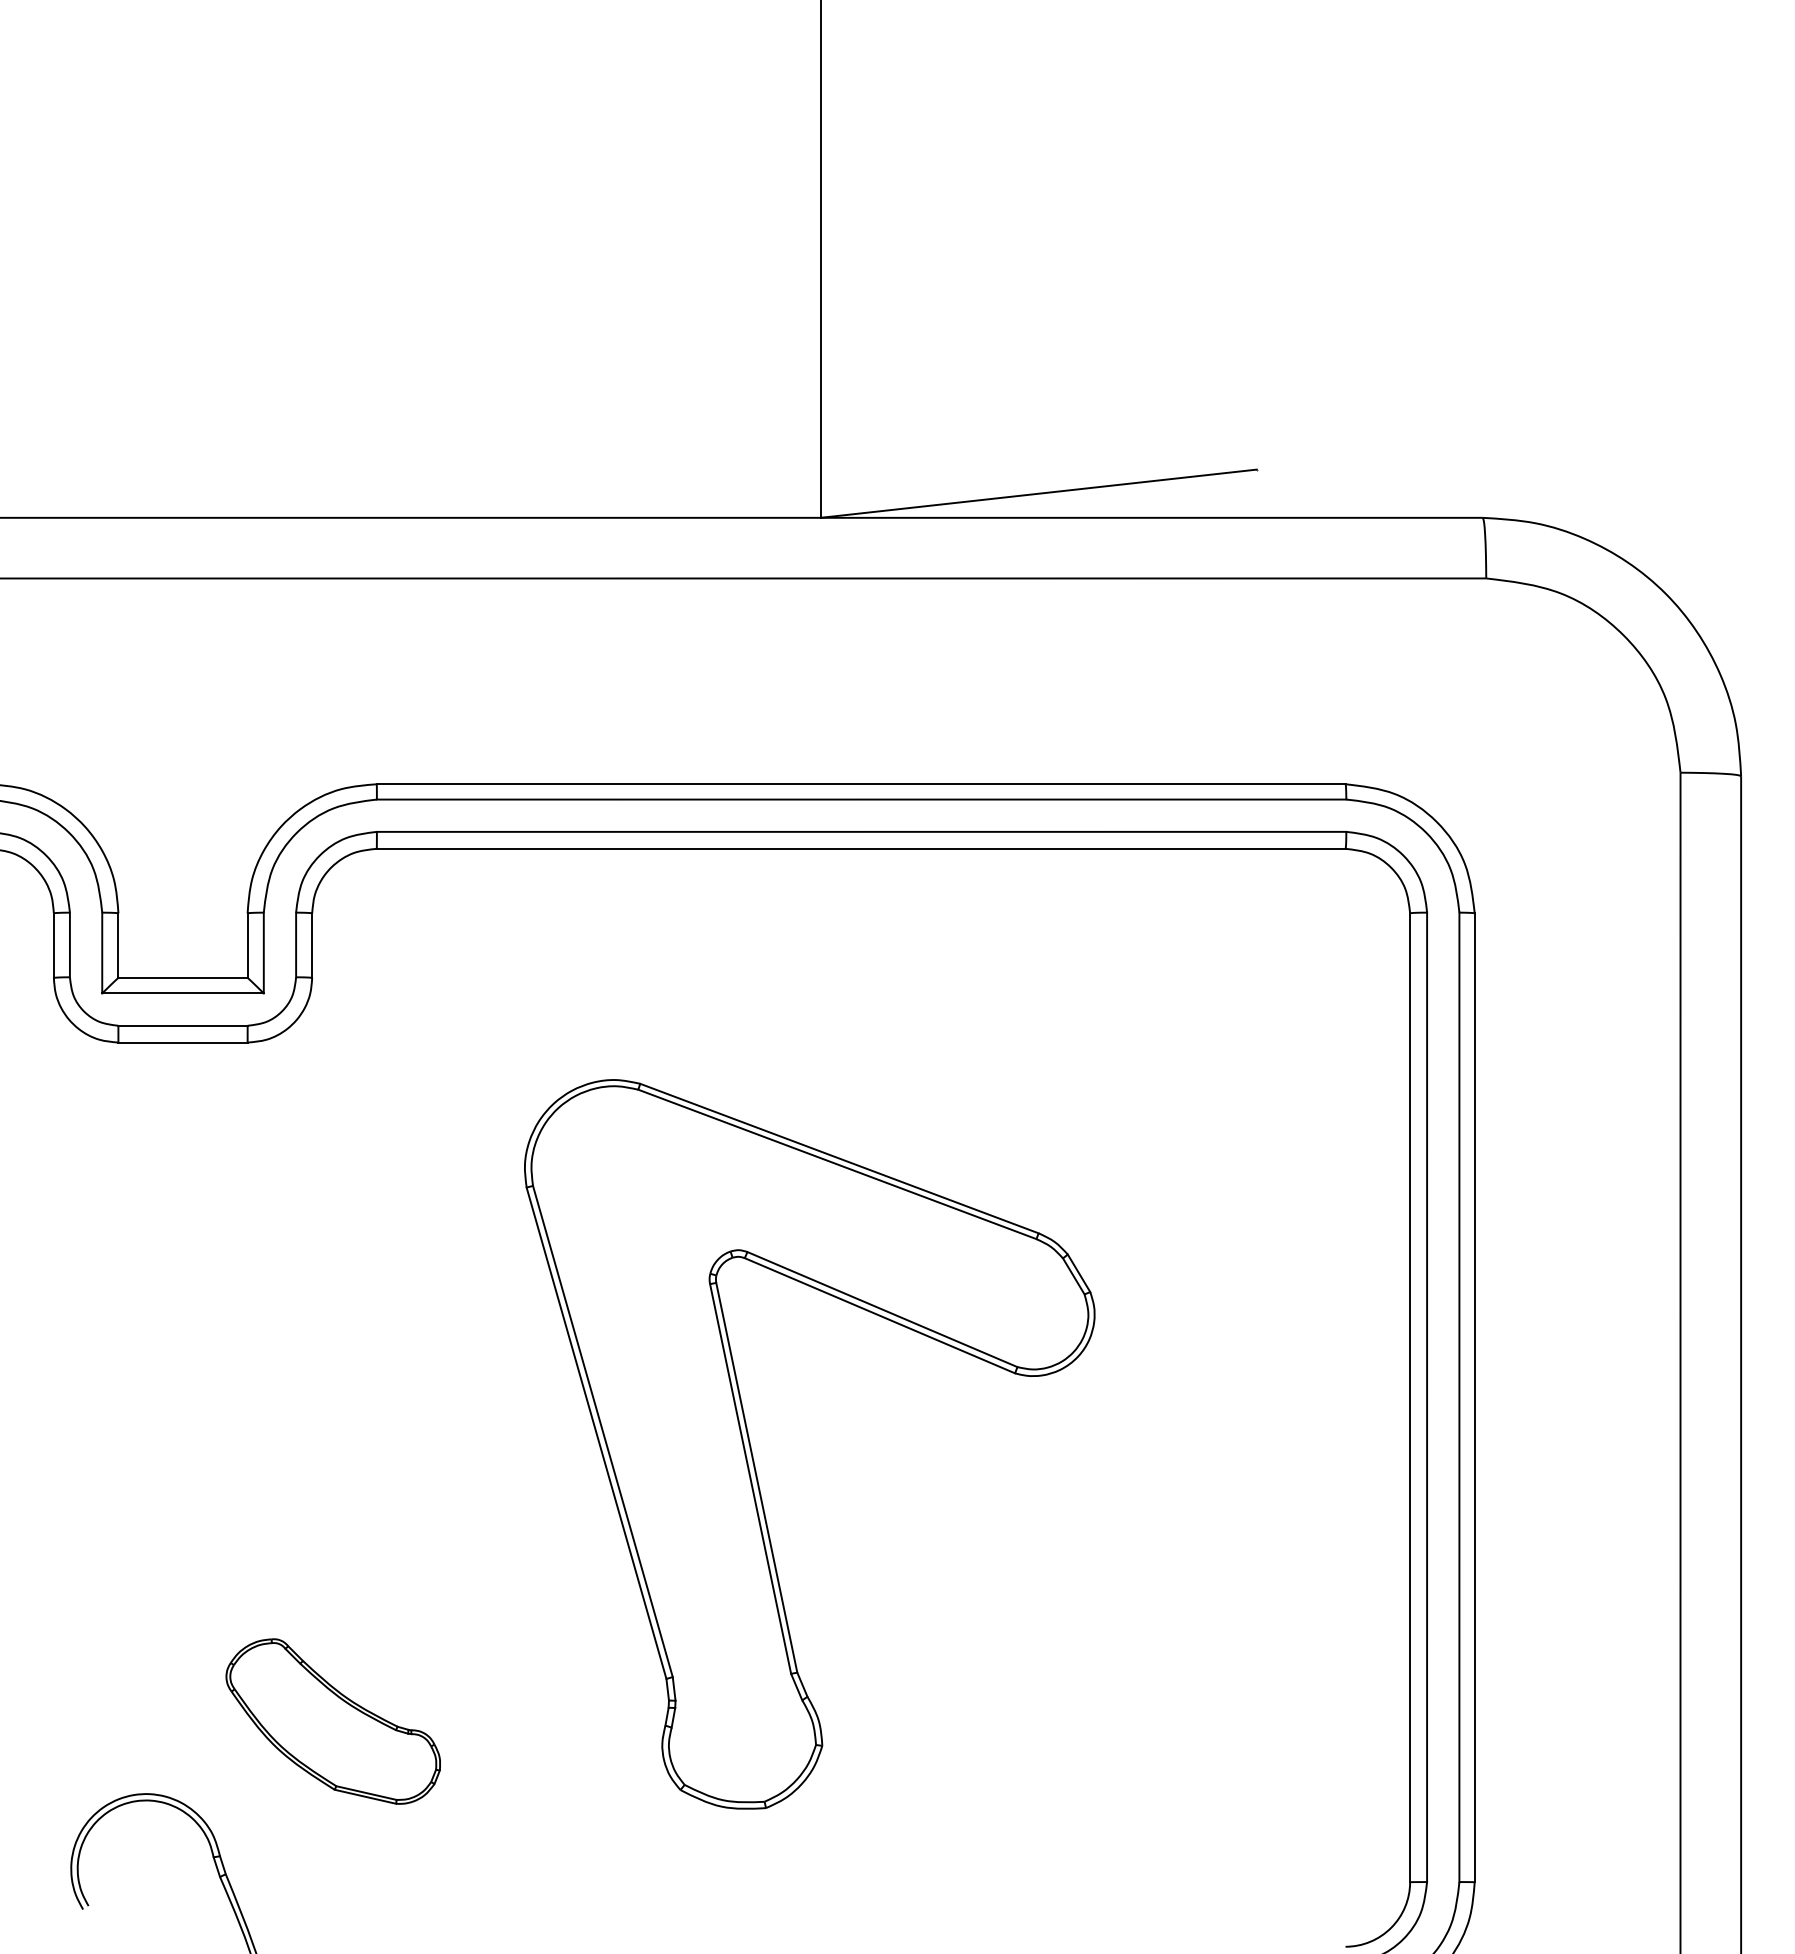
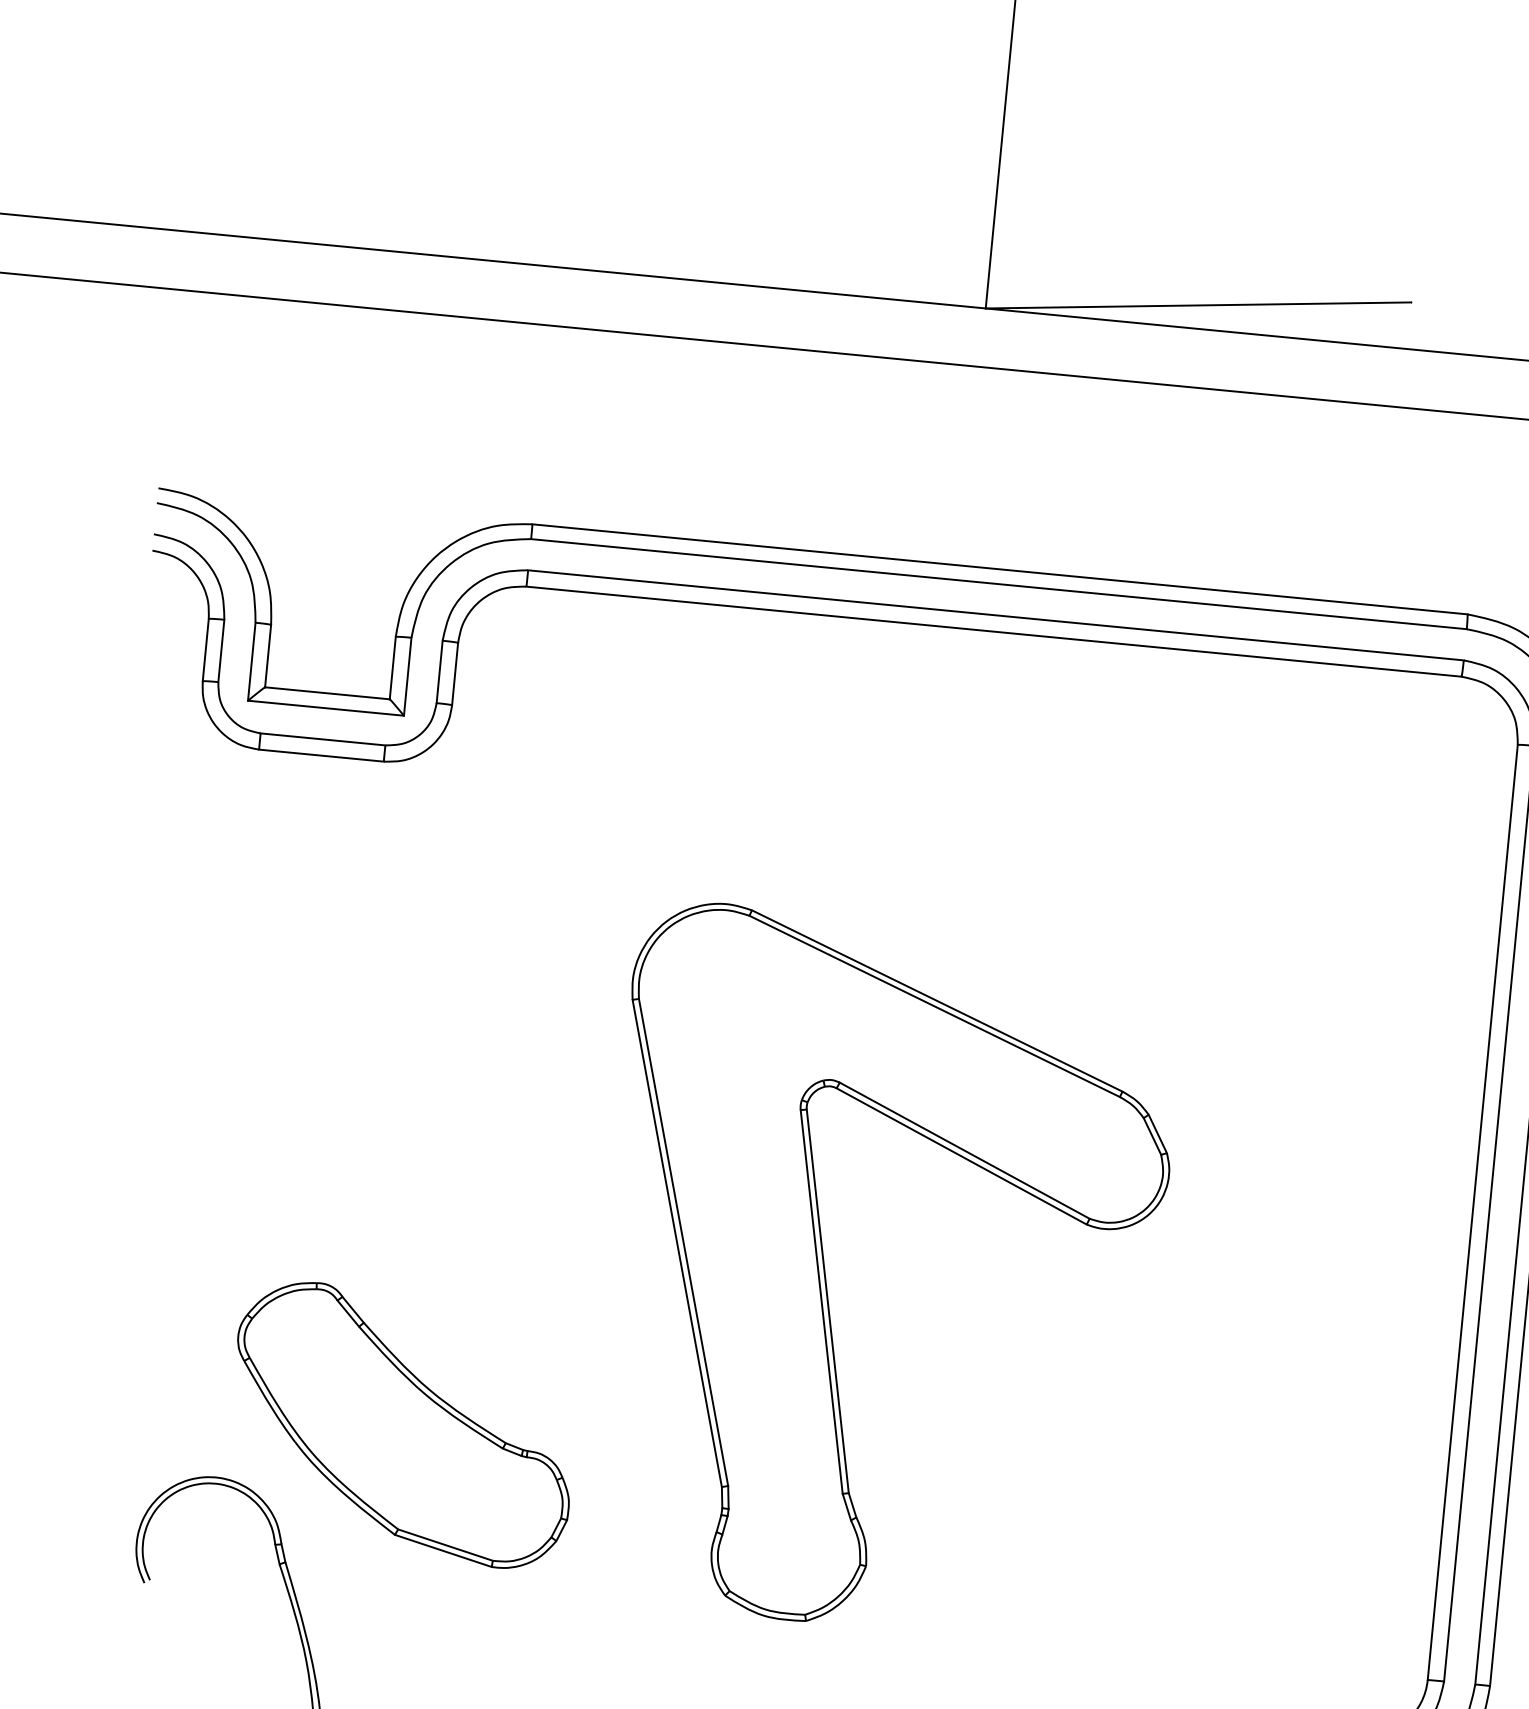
part: (753, 1455) -> (826, 1279), moved
part: (333, 1721) -> (403, 1424), size x1.67

